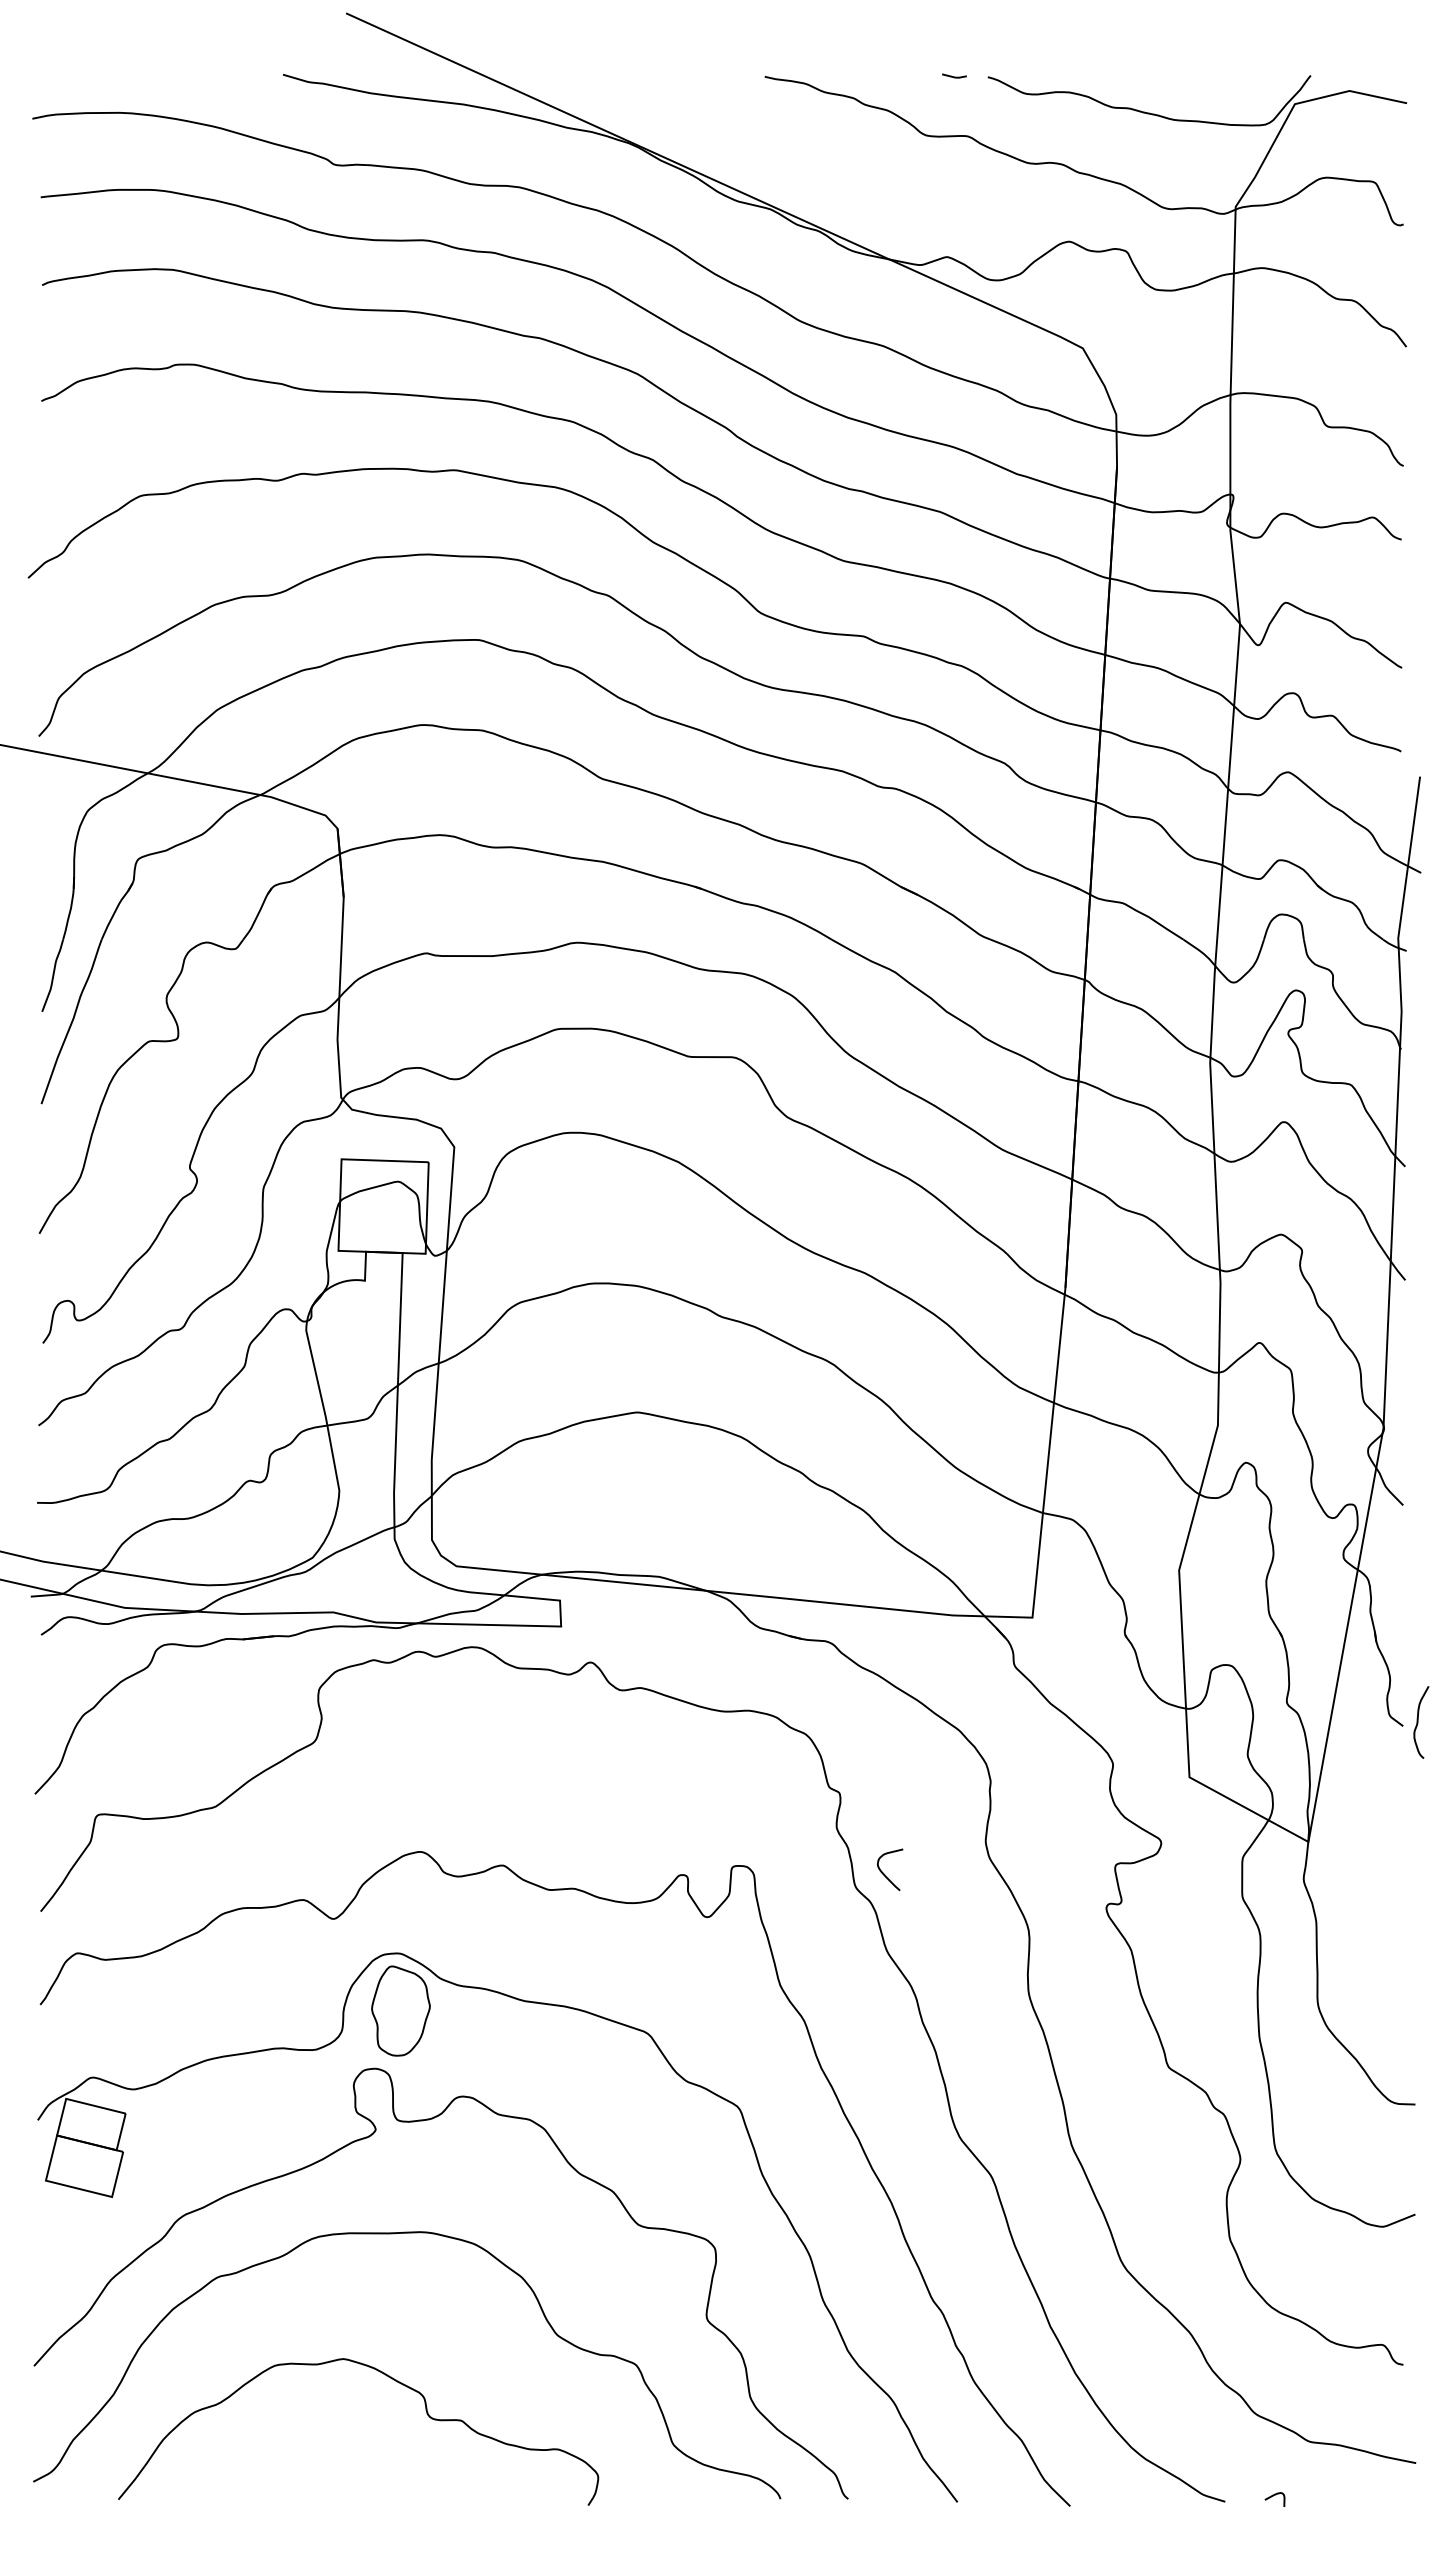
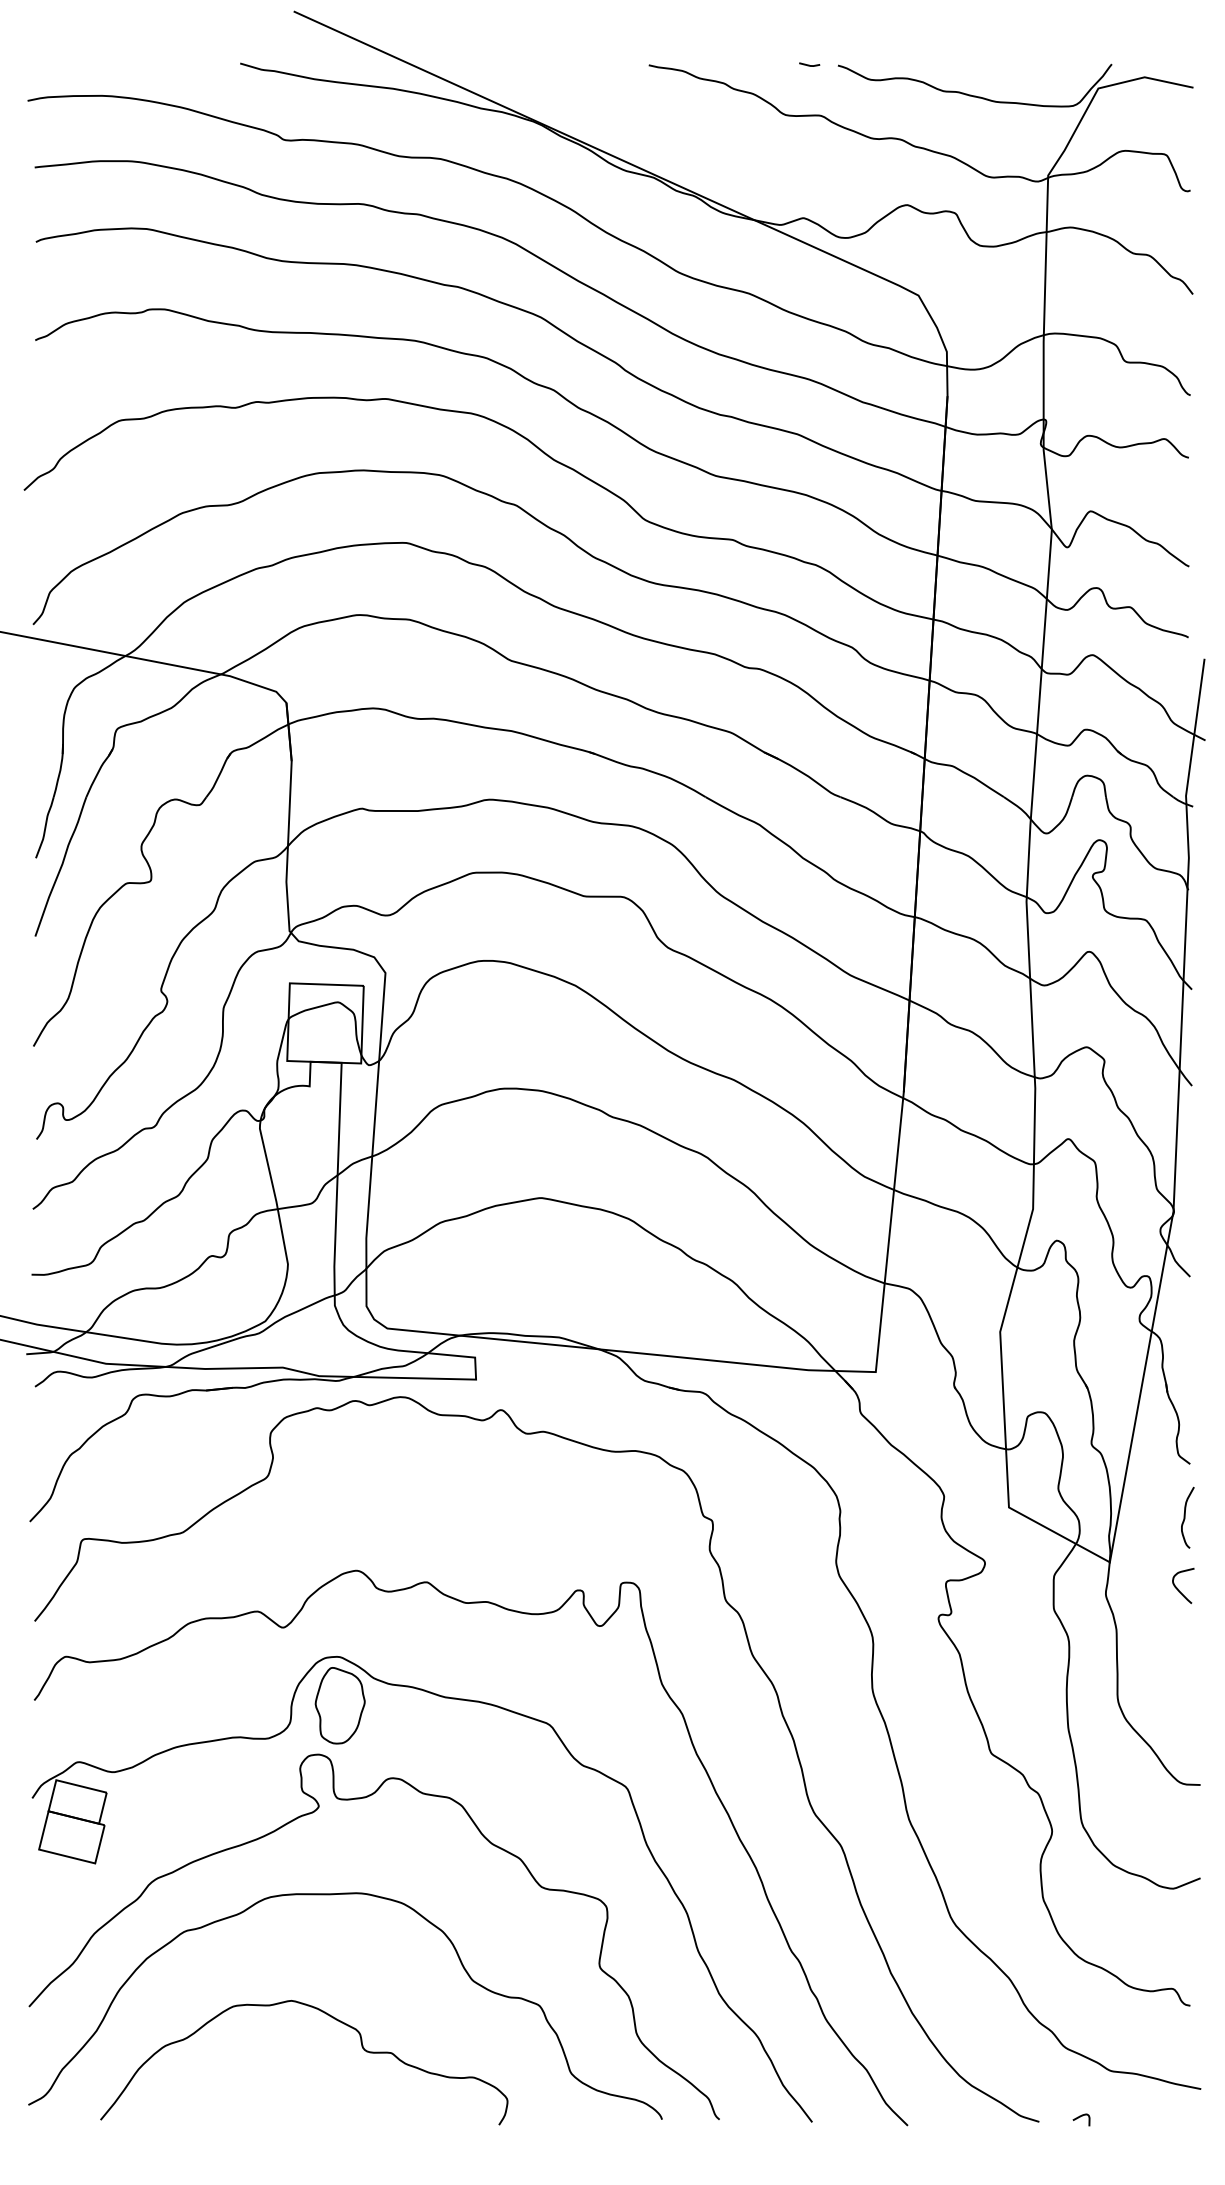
curve: (1418, 1722) -> (1185, 1517), moved
curve: (885, 1874) -> (1179, 1589), moved

